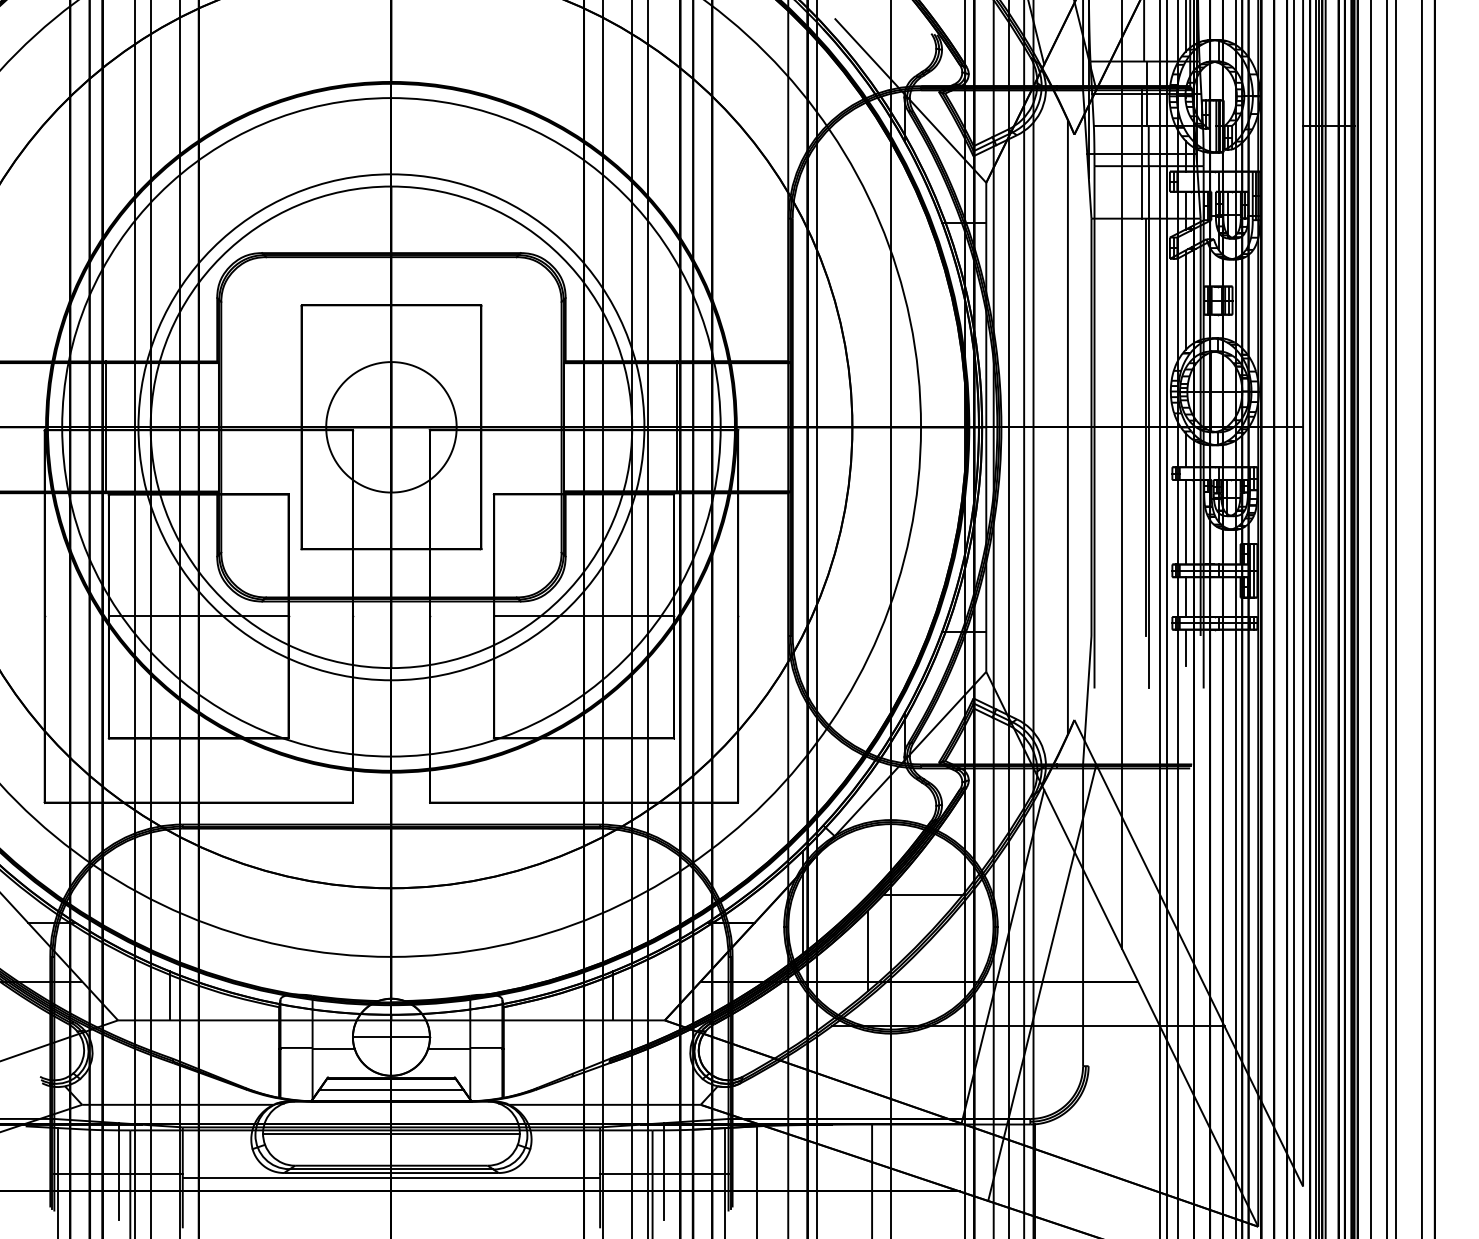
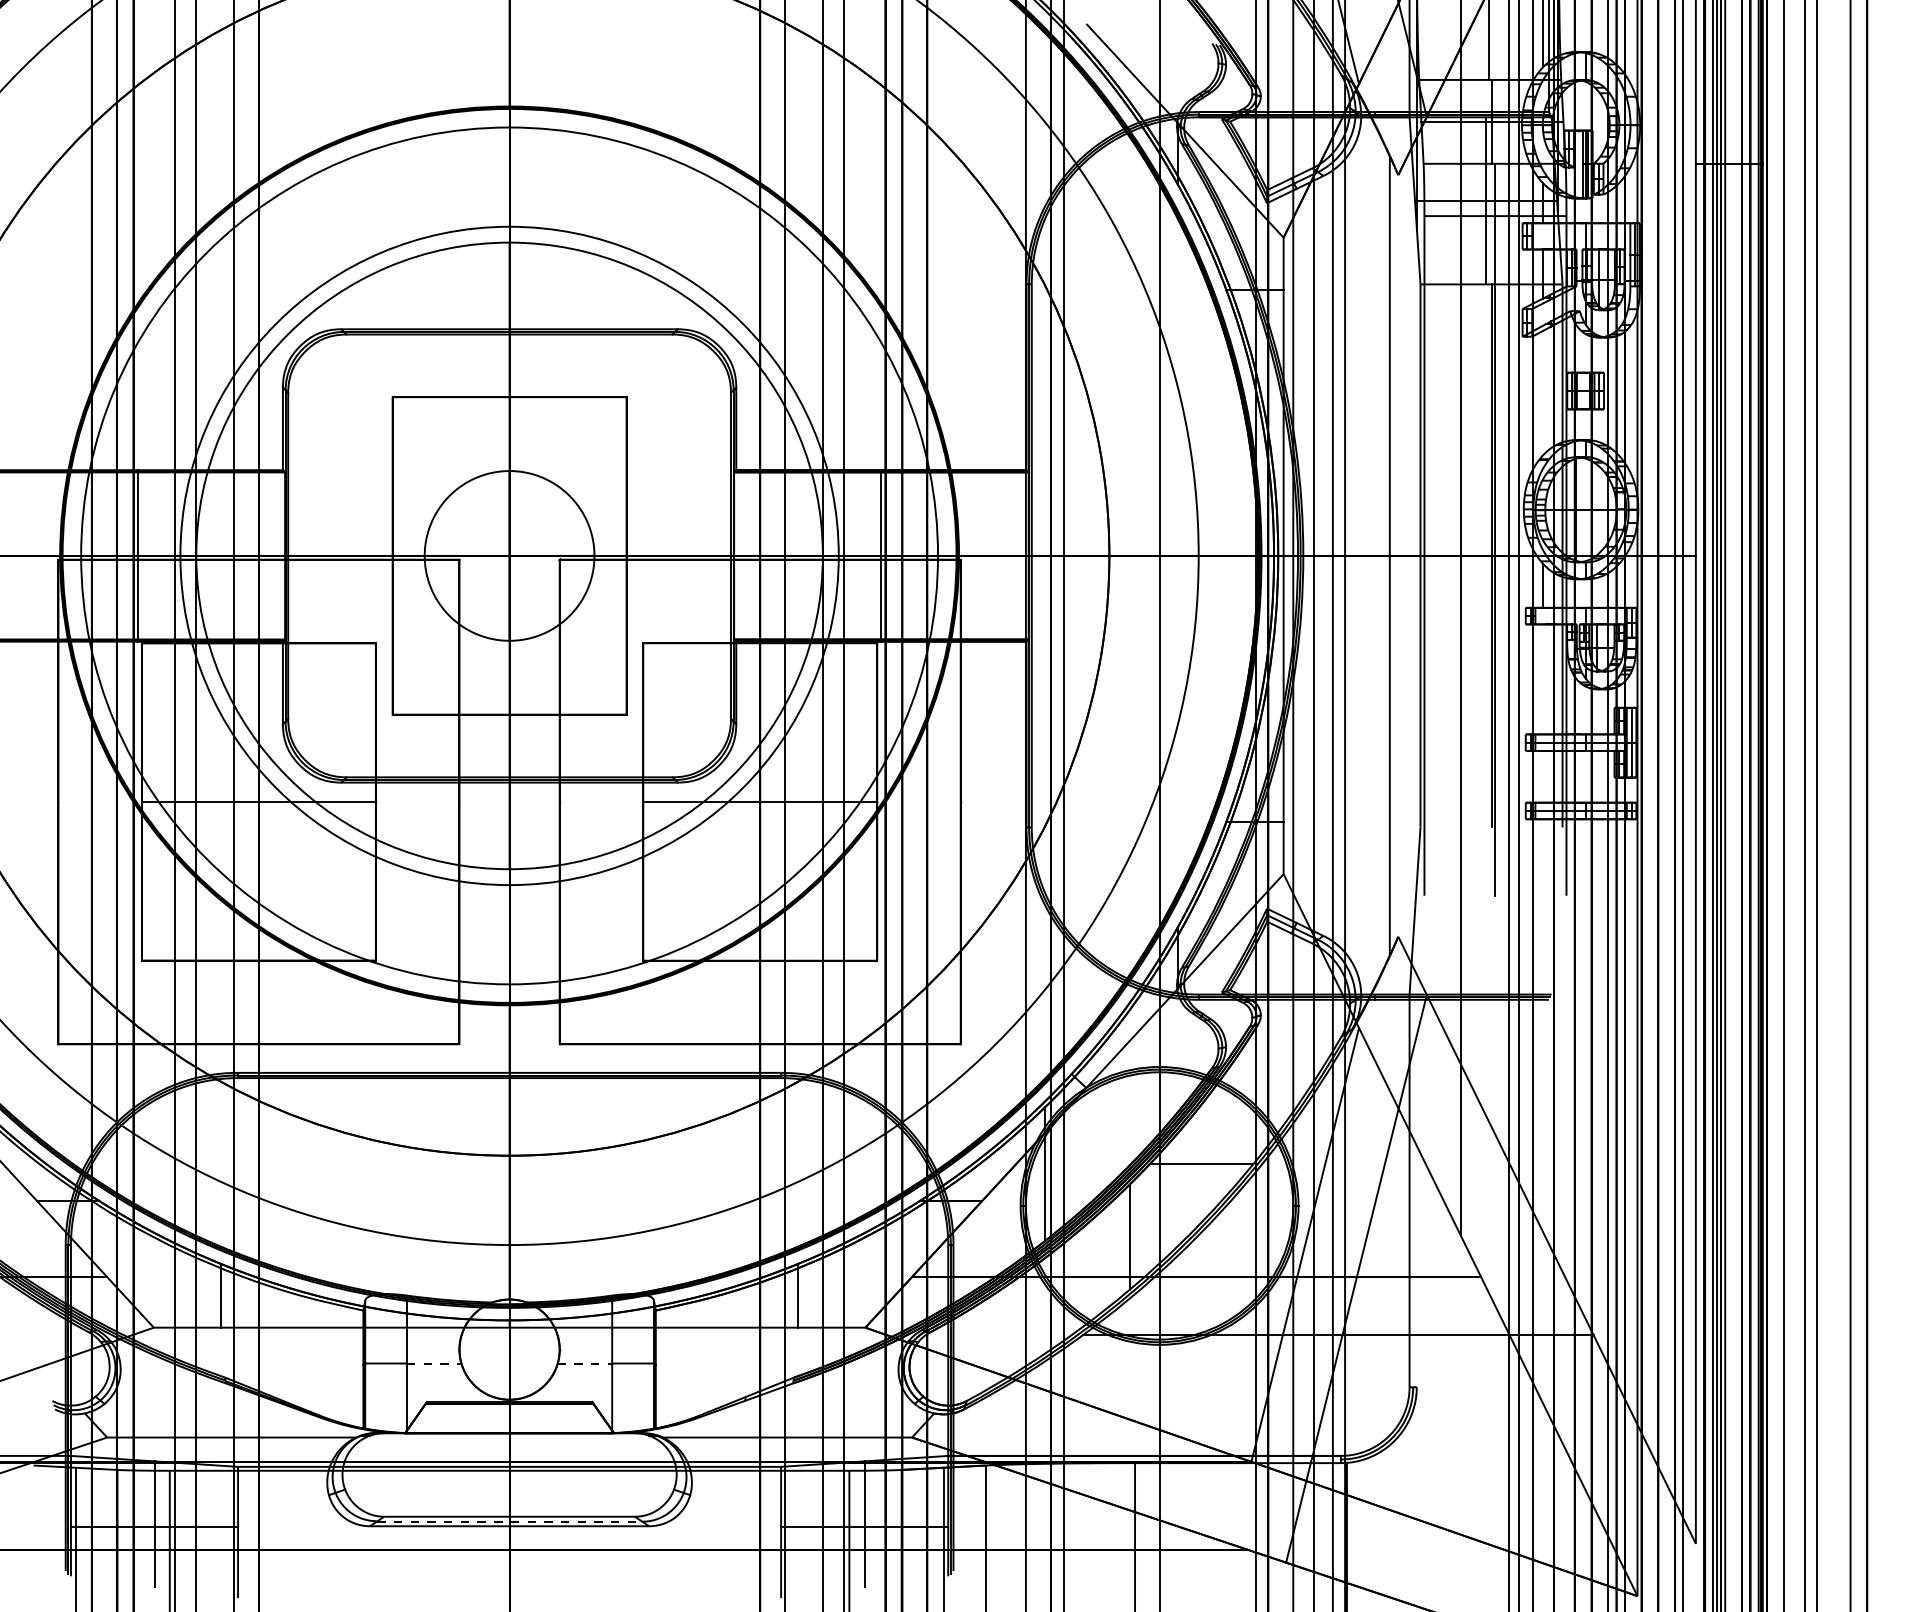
line: (1185, 300) -> (1542, 390), removed
line: (1185, 522) -> (1542, 679), removed
line: (1185, 596) -> (1542, 776), removed
line: (1185, 648) -> (1542, 843), removed
line: (391, 1037) -> (509, 1349), removed
line: (333, 1048) -> (434, 1364), solid -> dashed
line: (449, 1048) -> (585, 1364), solid -> dashed
line: (391, 1090) -> (509, 1418), removed
line: (391, 1133) -> (509, 1474), removed
line: (392, 1169) -> (510, 1521), solid -> dashed
line: (391, 1177) -> (509, 1532), removed

